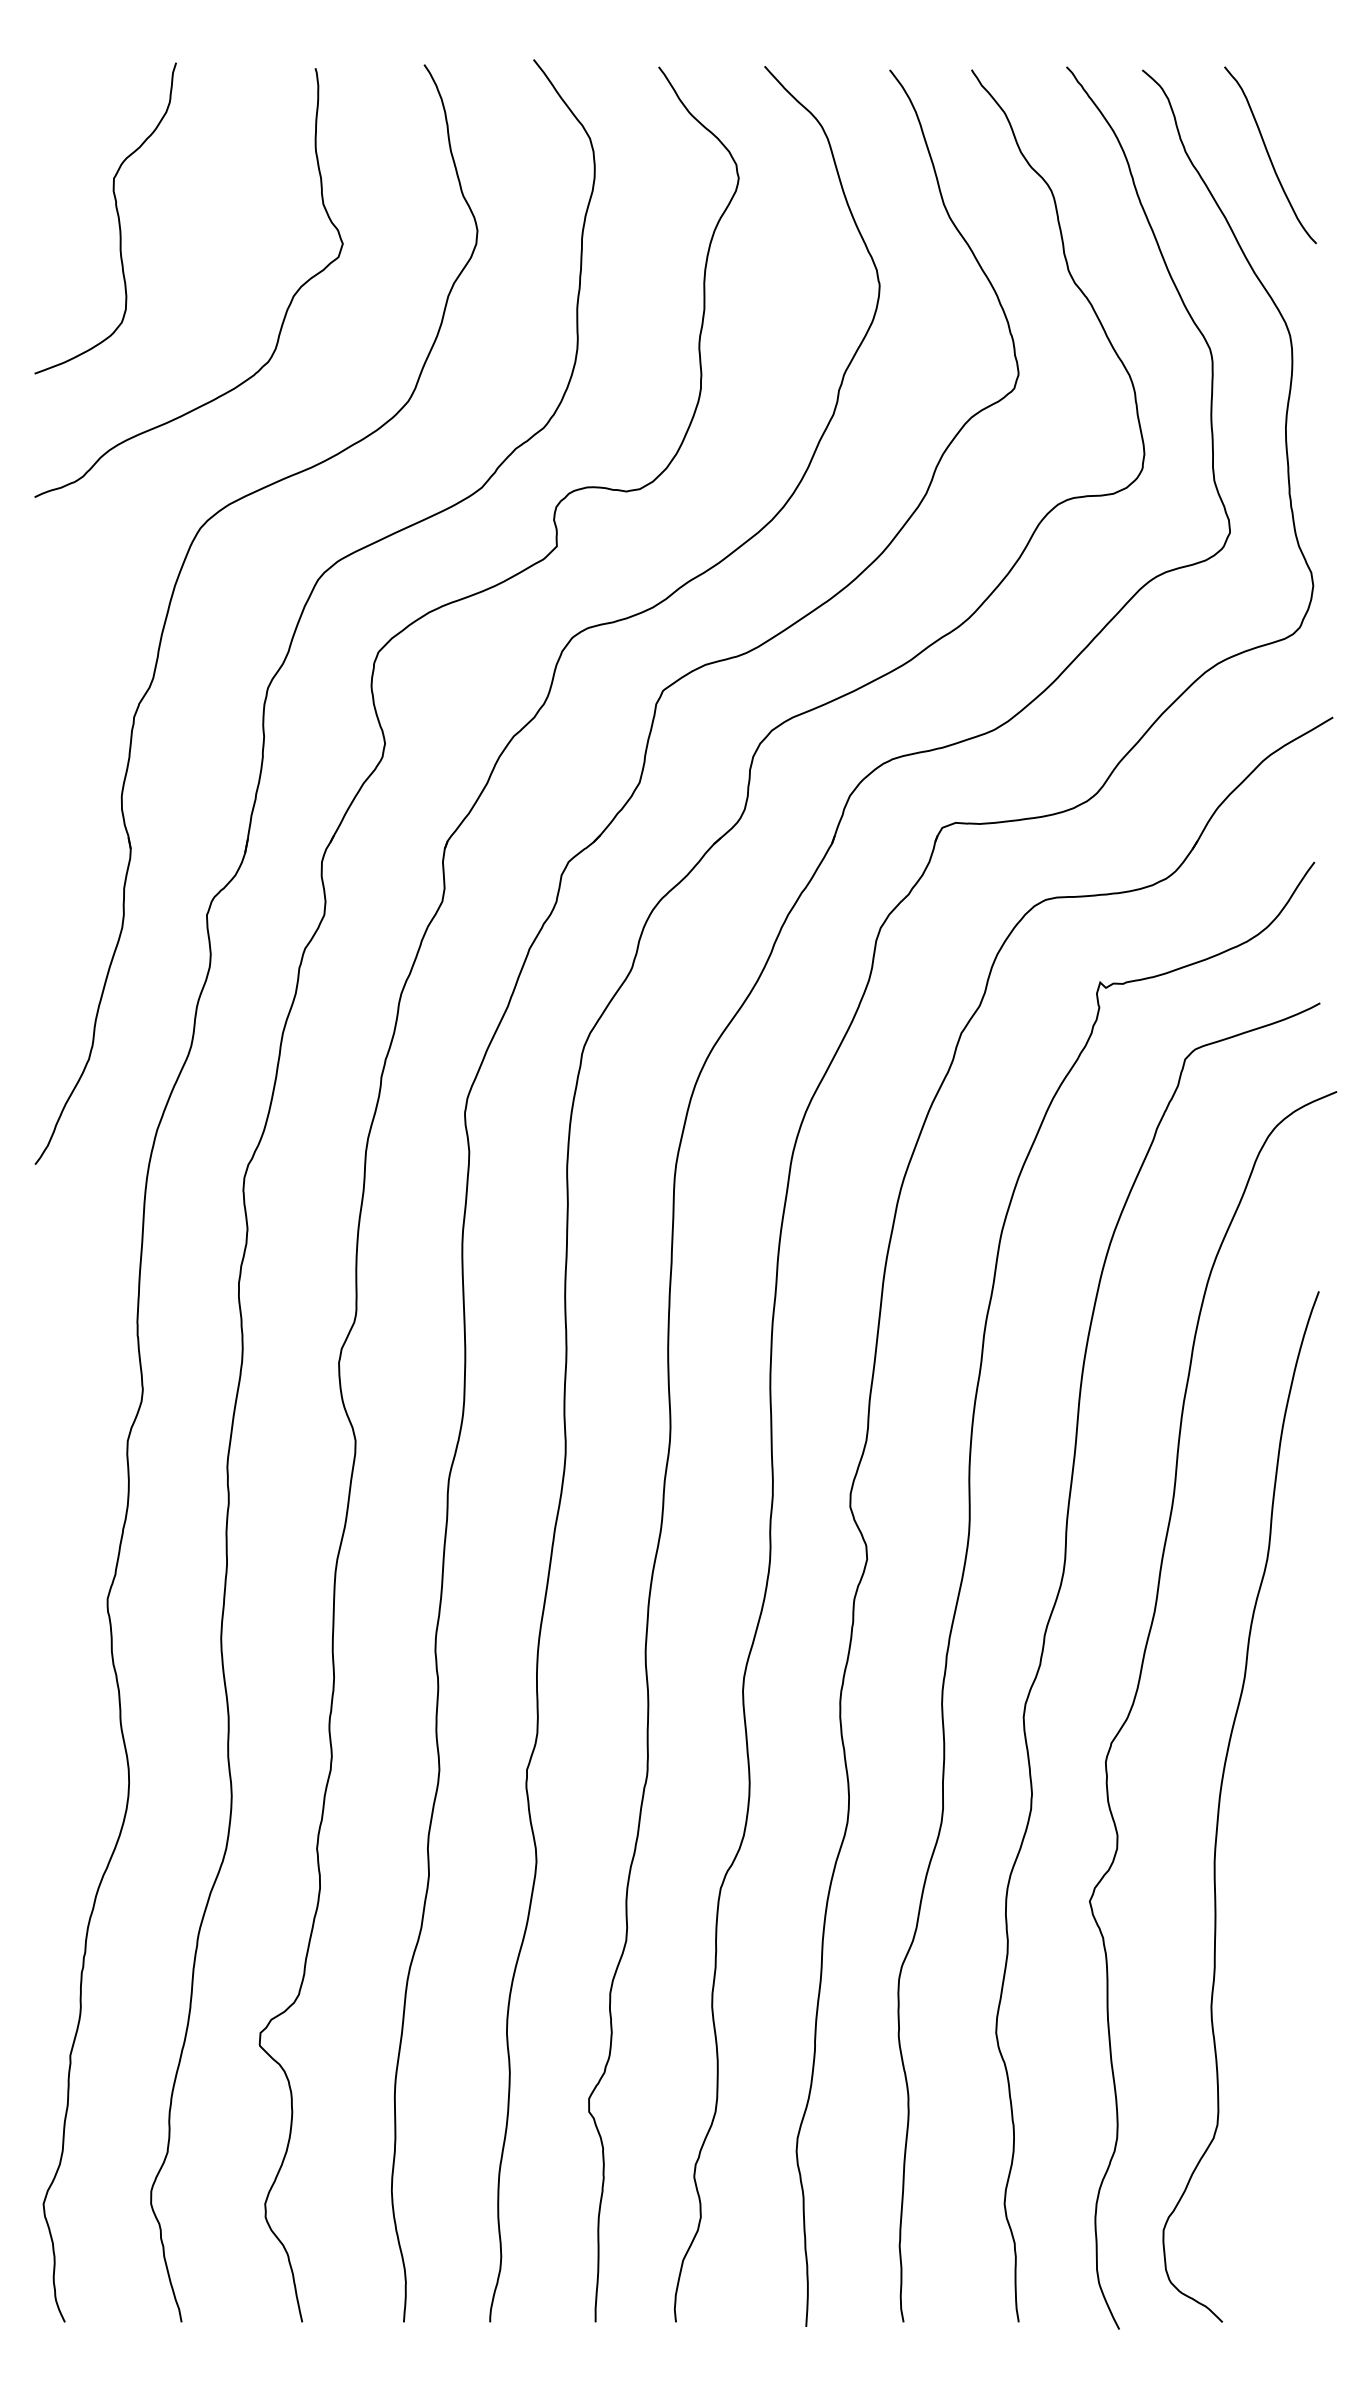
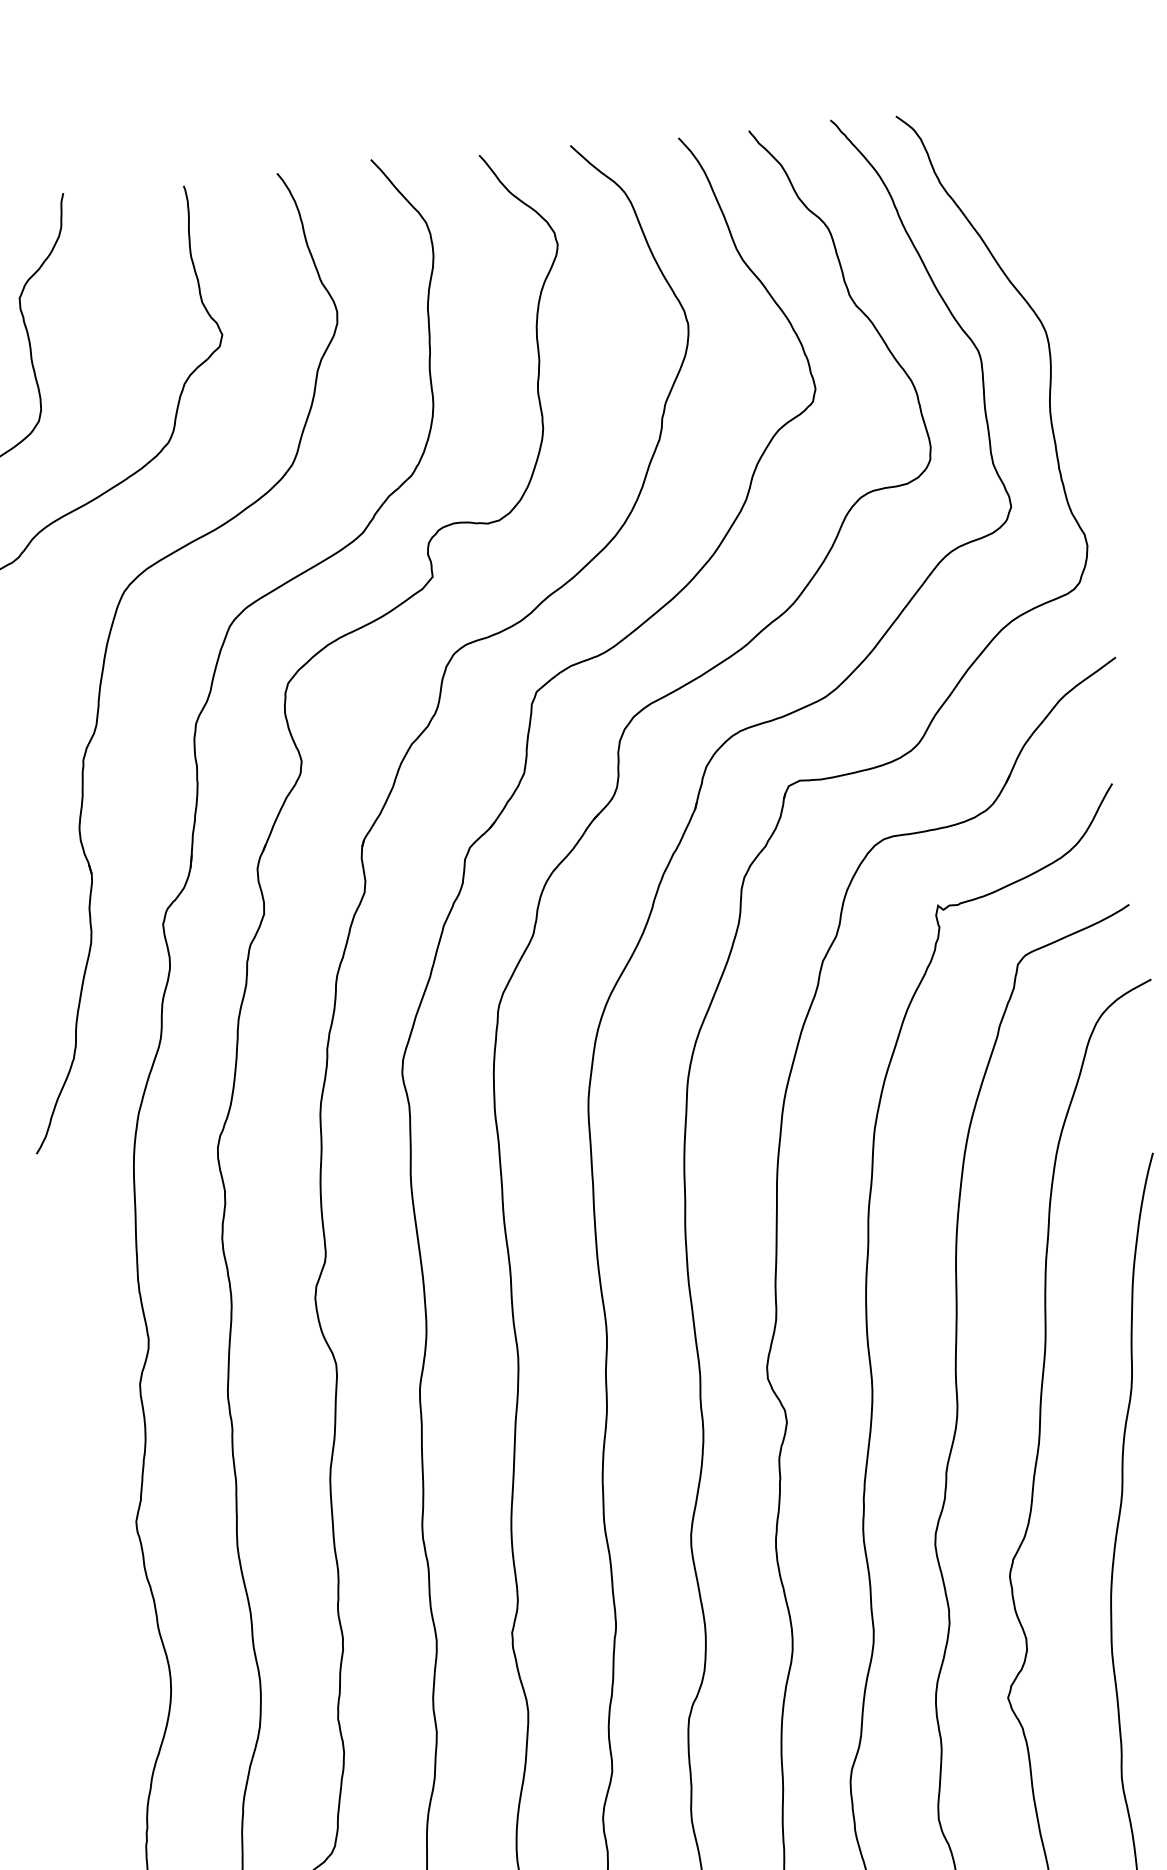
curve: (1269, 155) -> (1012, 179), removed

